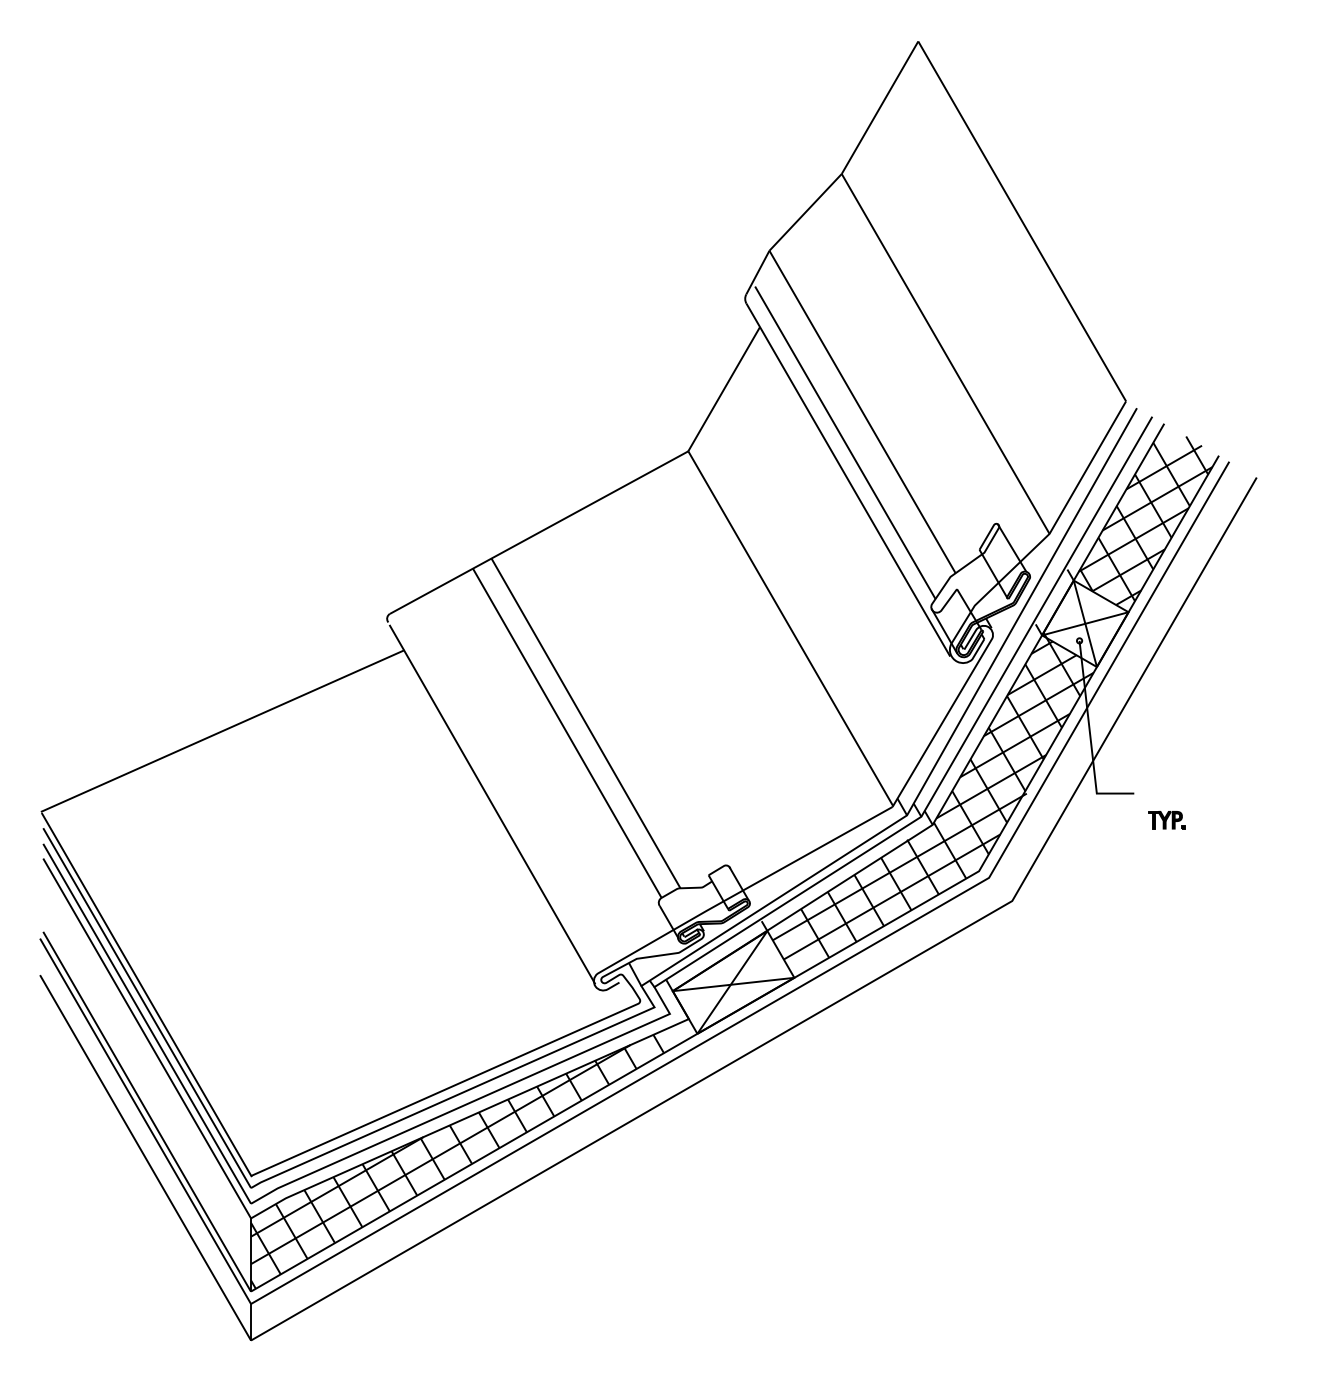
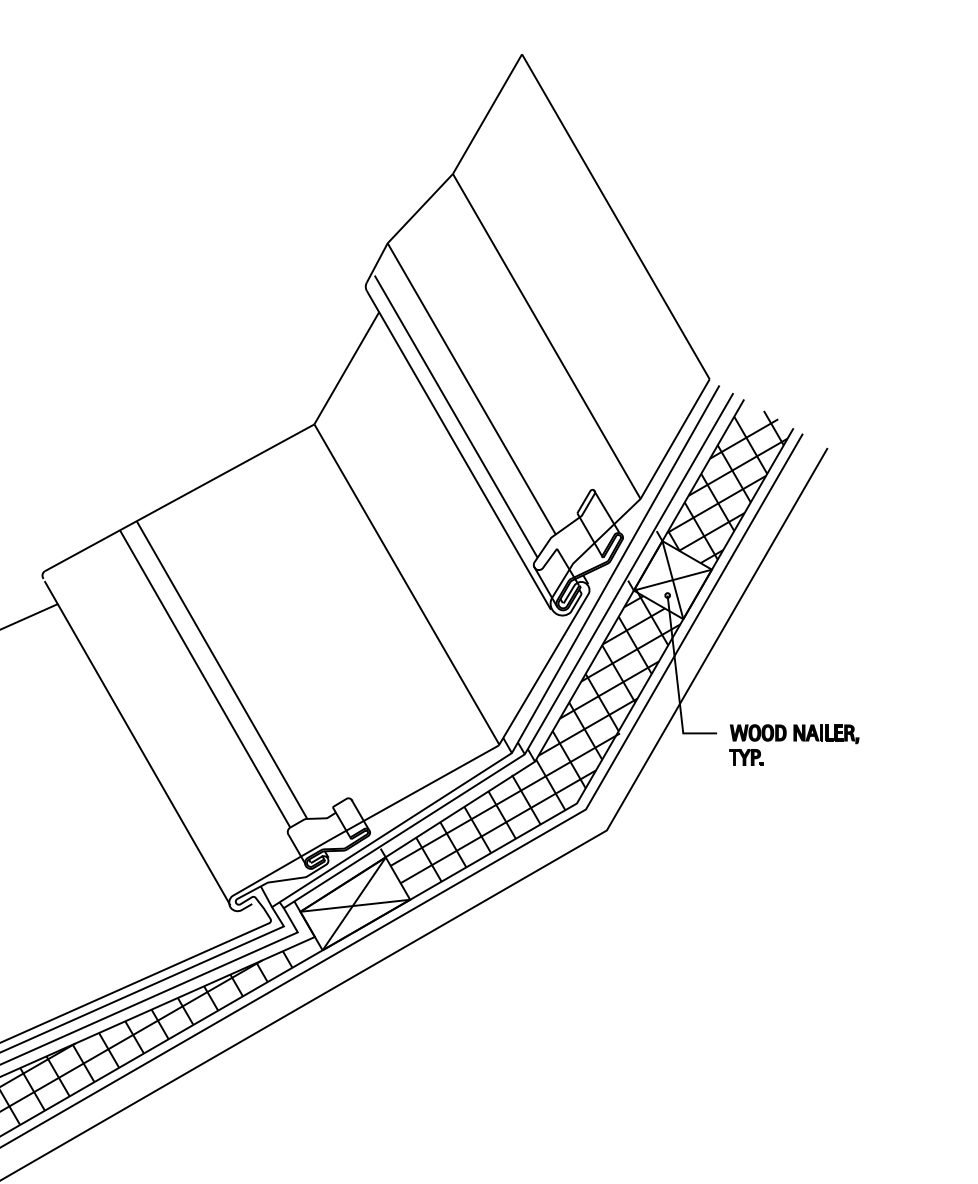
part: (1219, 794) -> (794, 734), added

